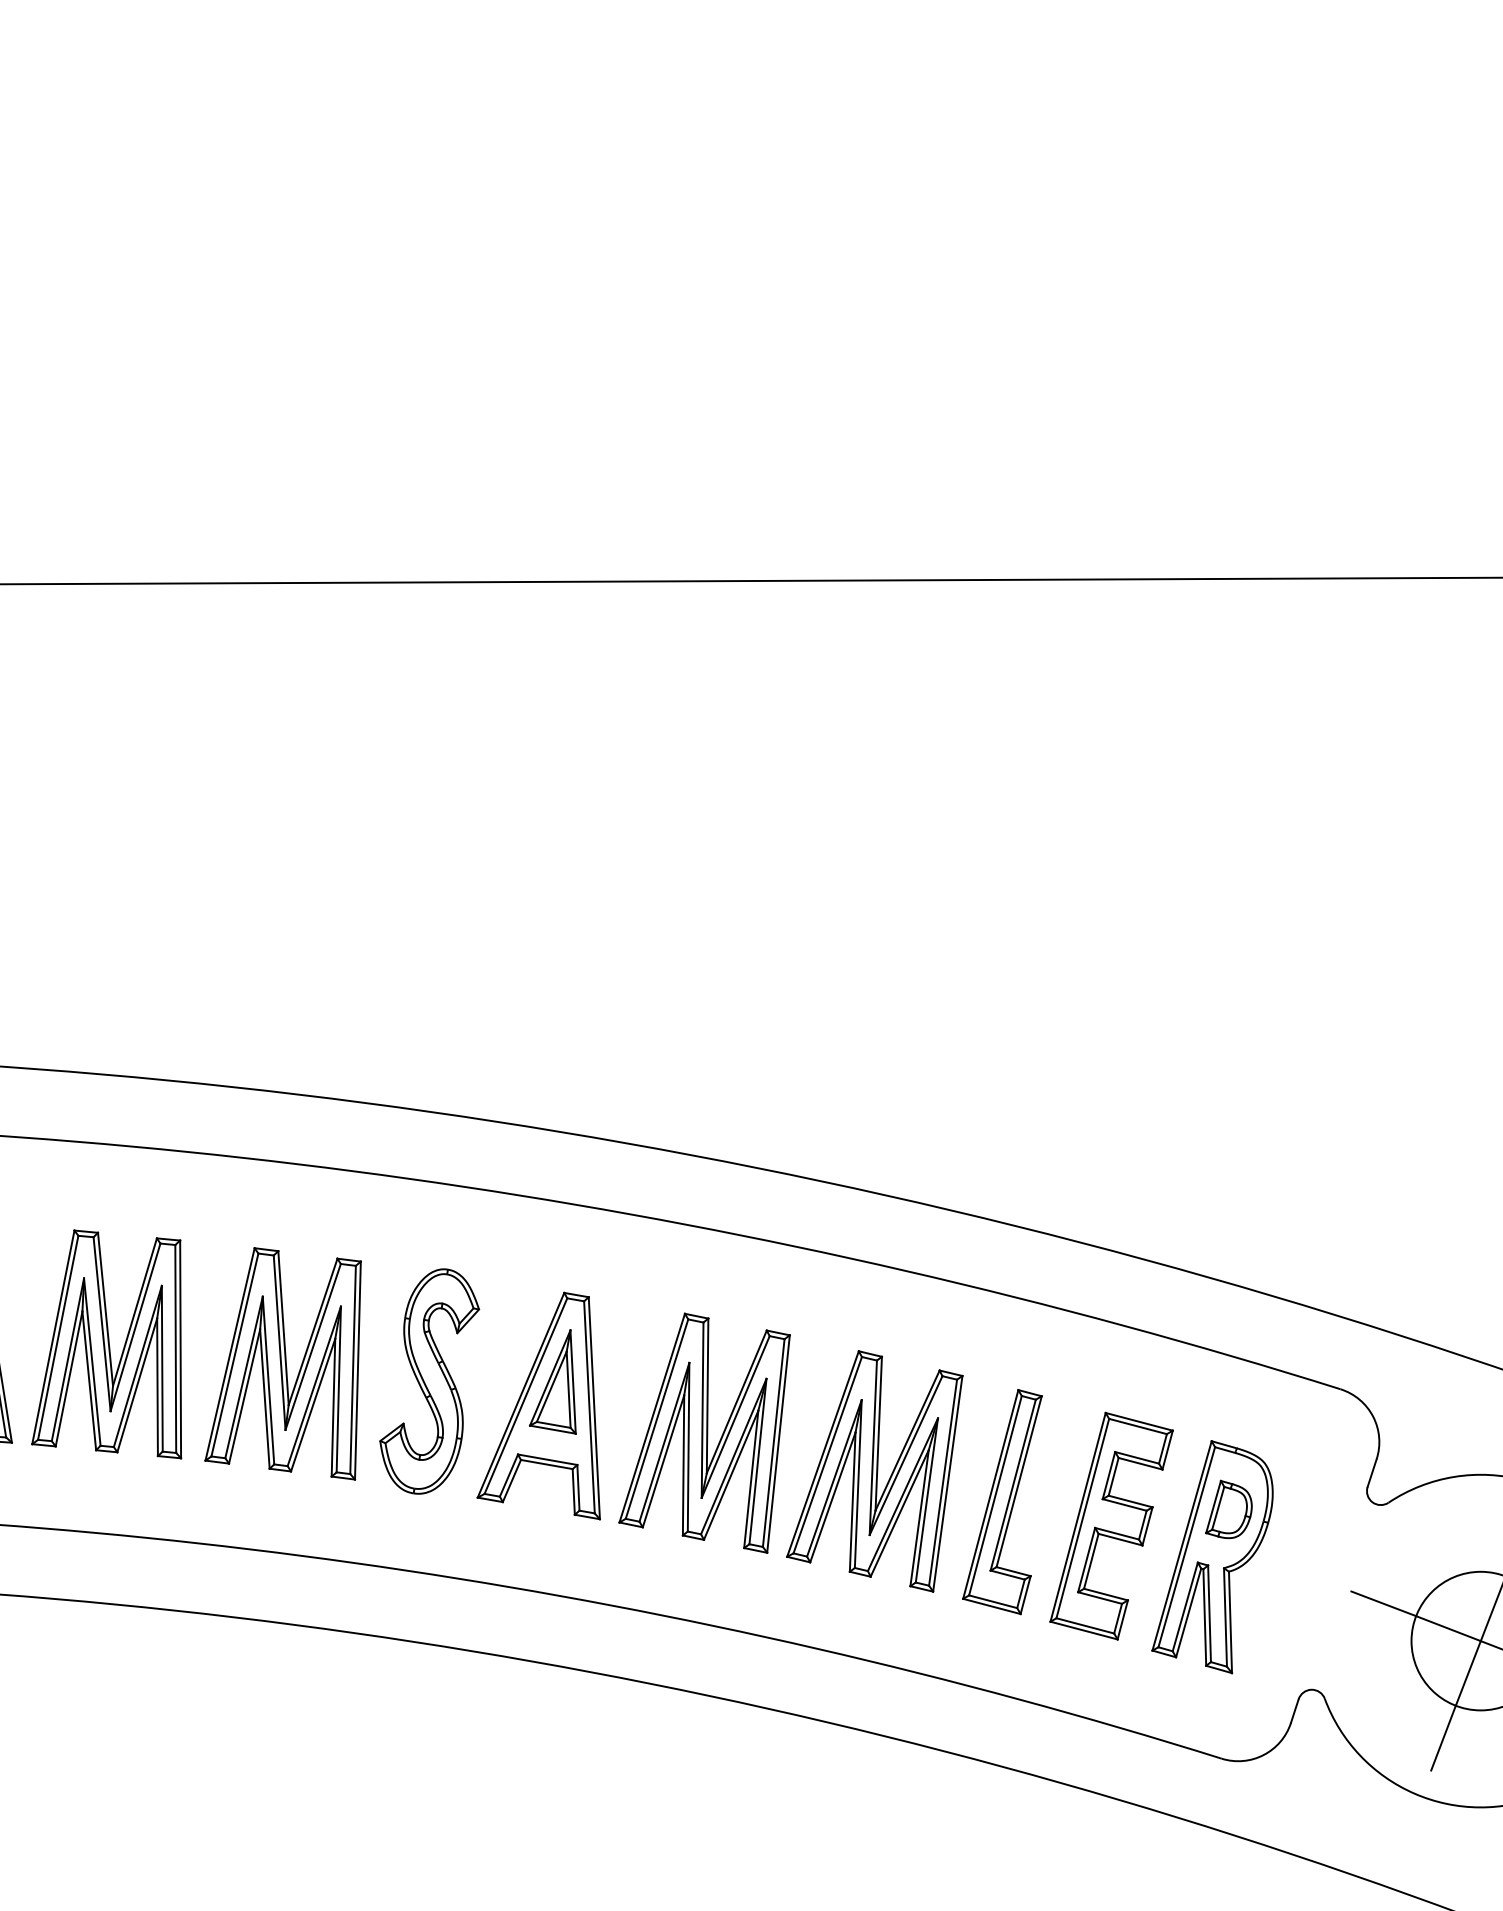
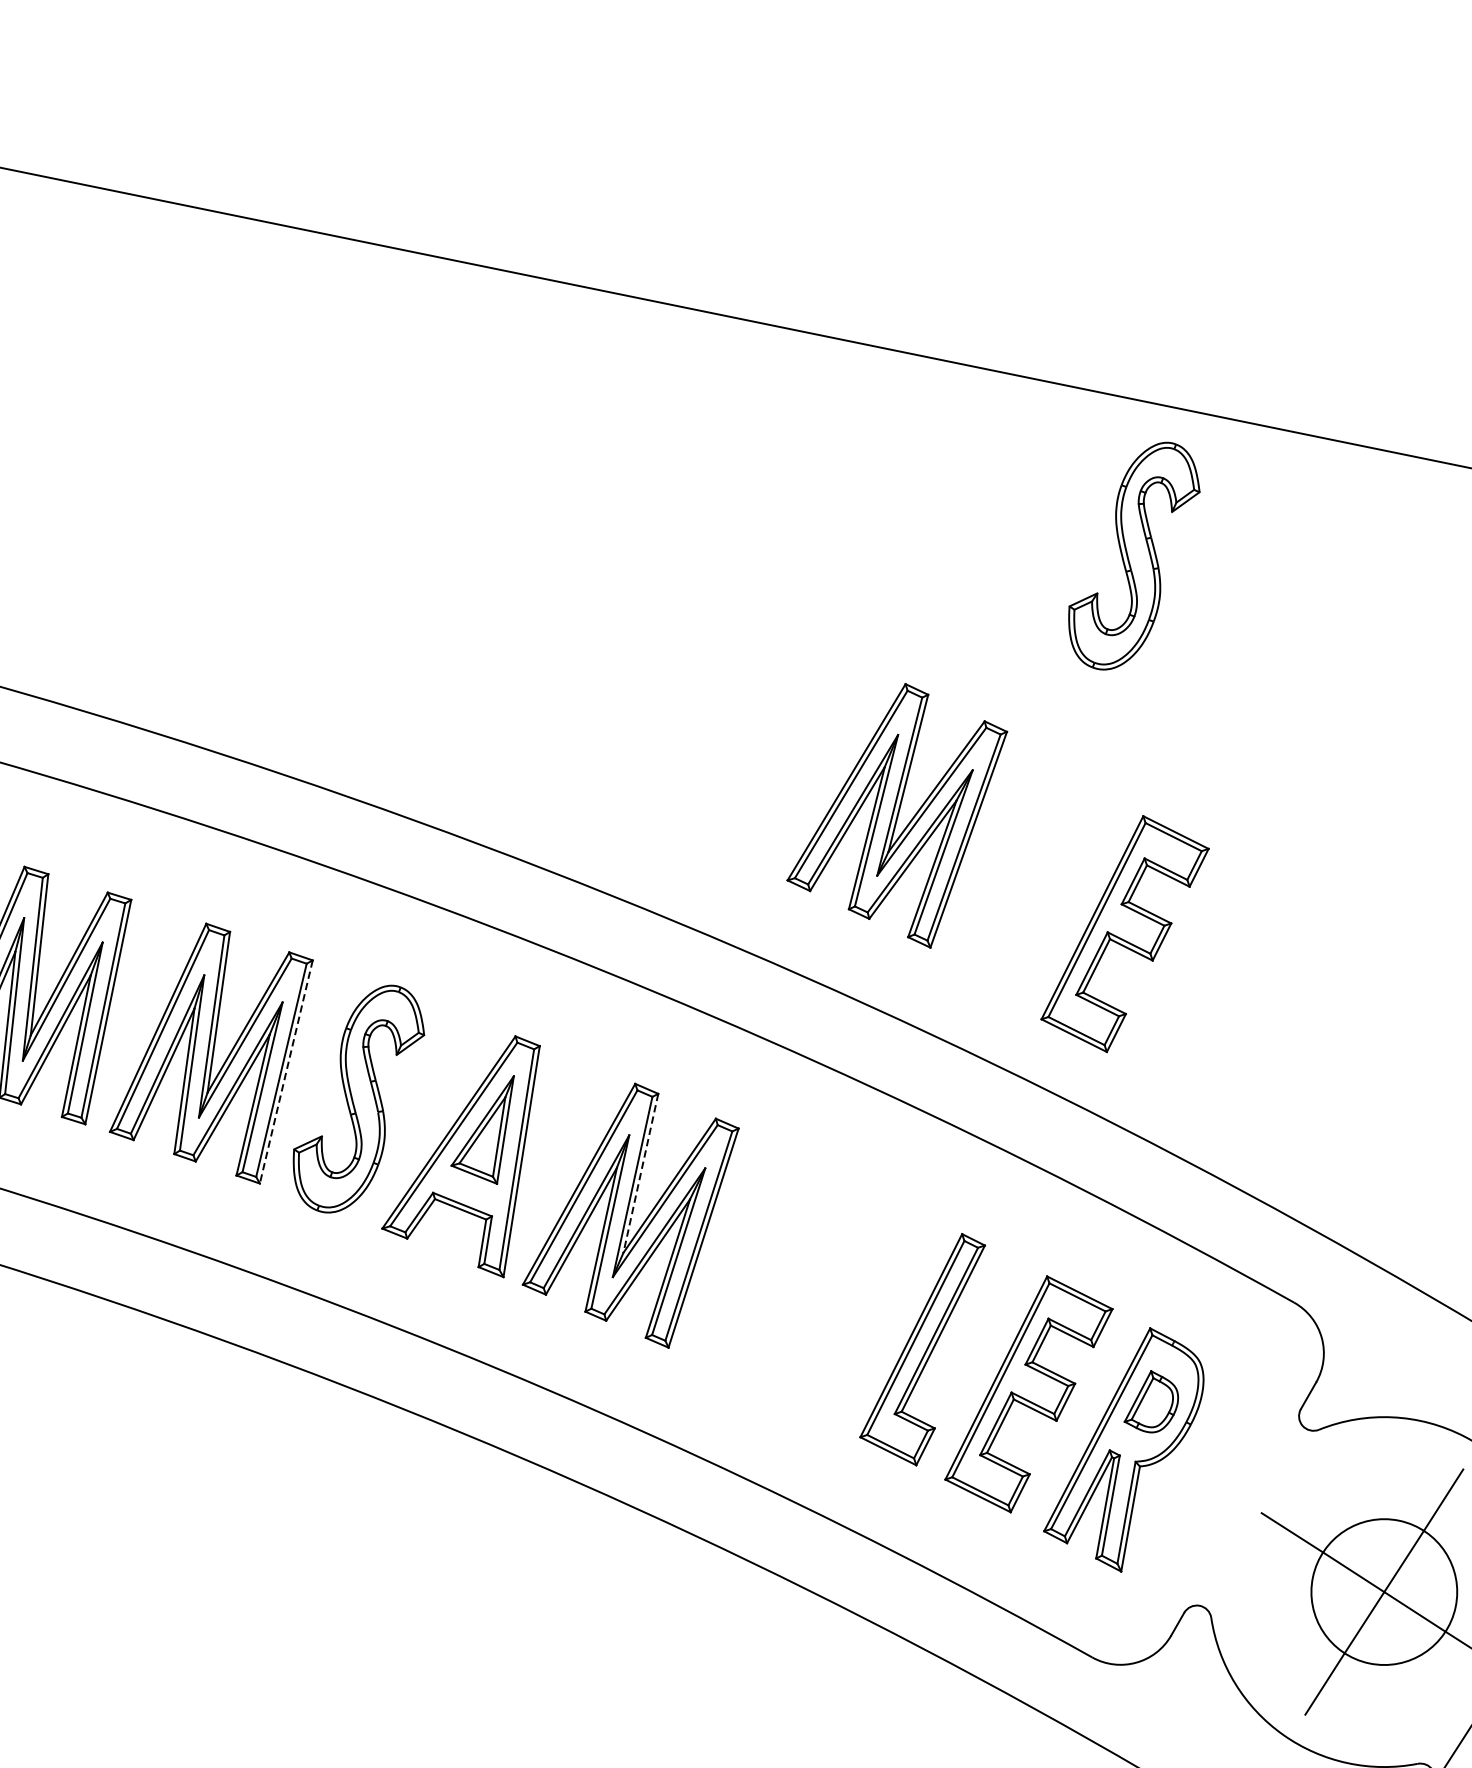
part: (1045, 725) -> (1133, 555), added
part: (1111, 1078) -> (1125, 933), added
line: (357, 1371) -> (285, 1072), solid -> dashed
line: (707, 1396) -> (640, 1173), solid -> dashed
part: (874, 1471) -> (895, 811), moved

